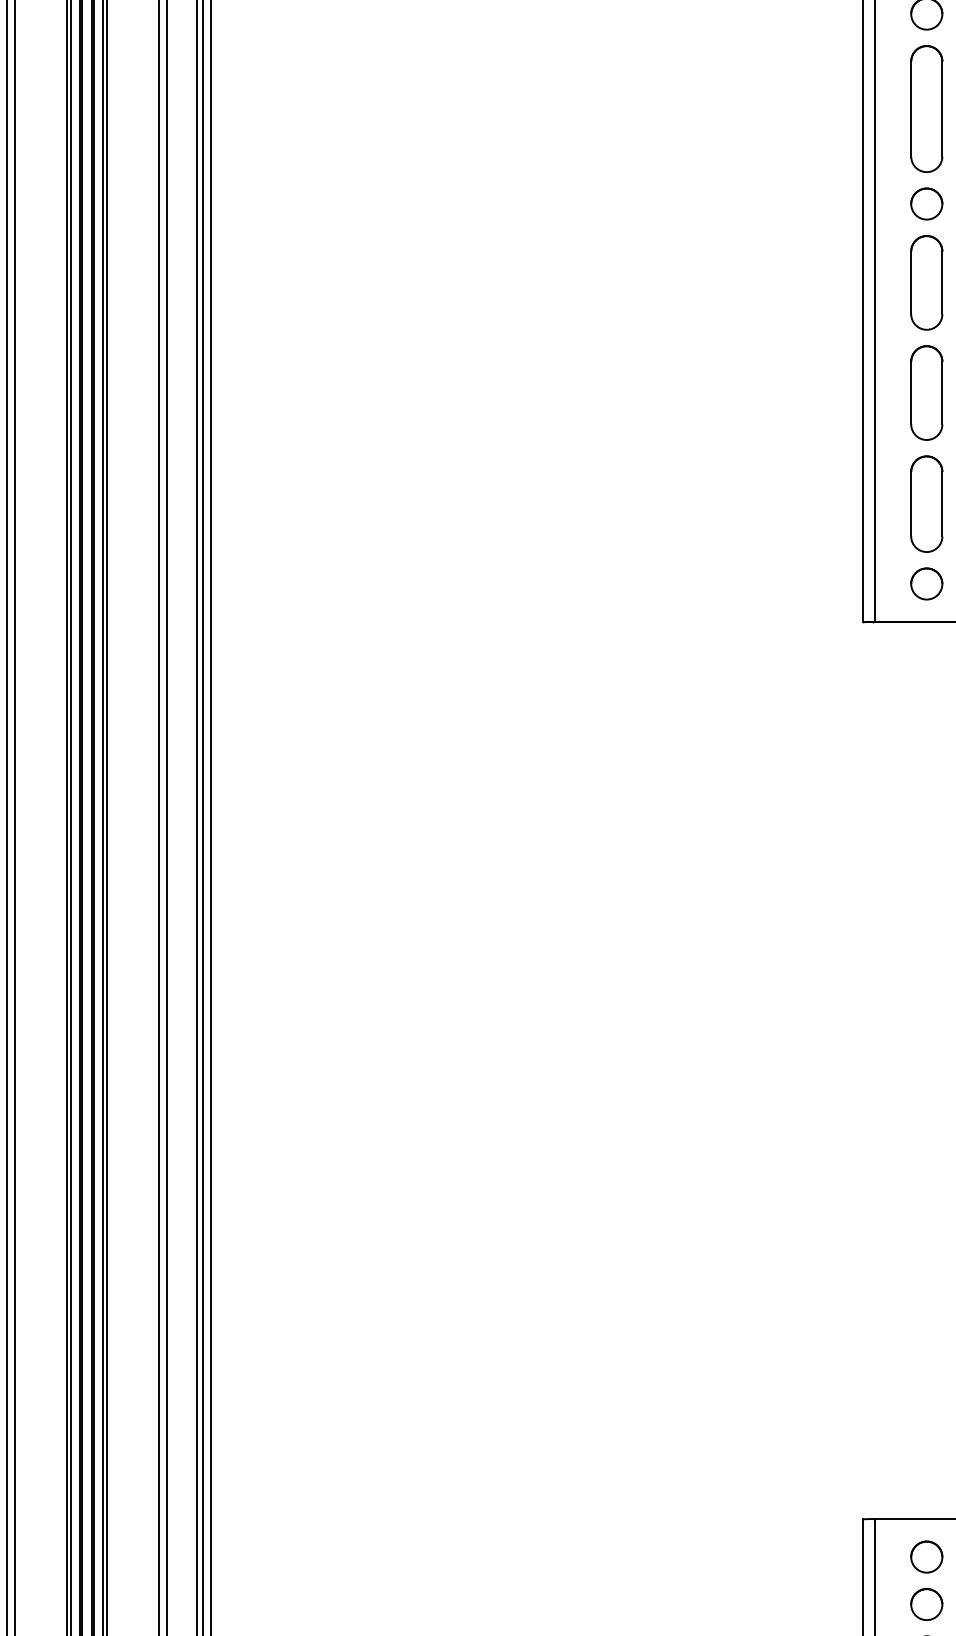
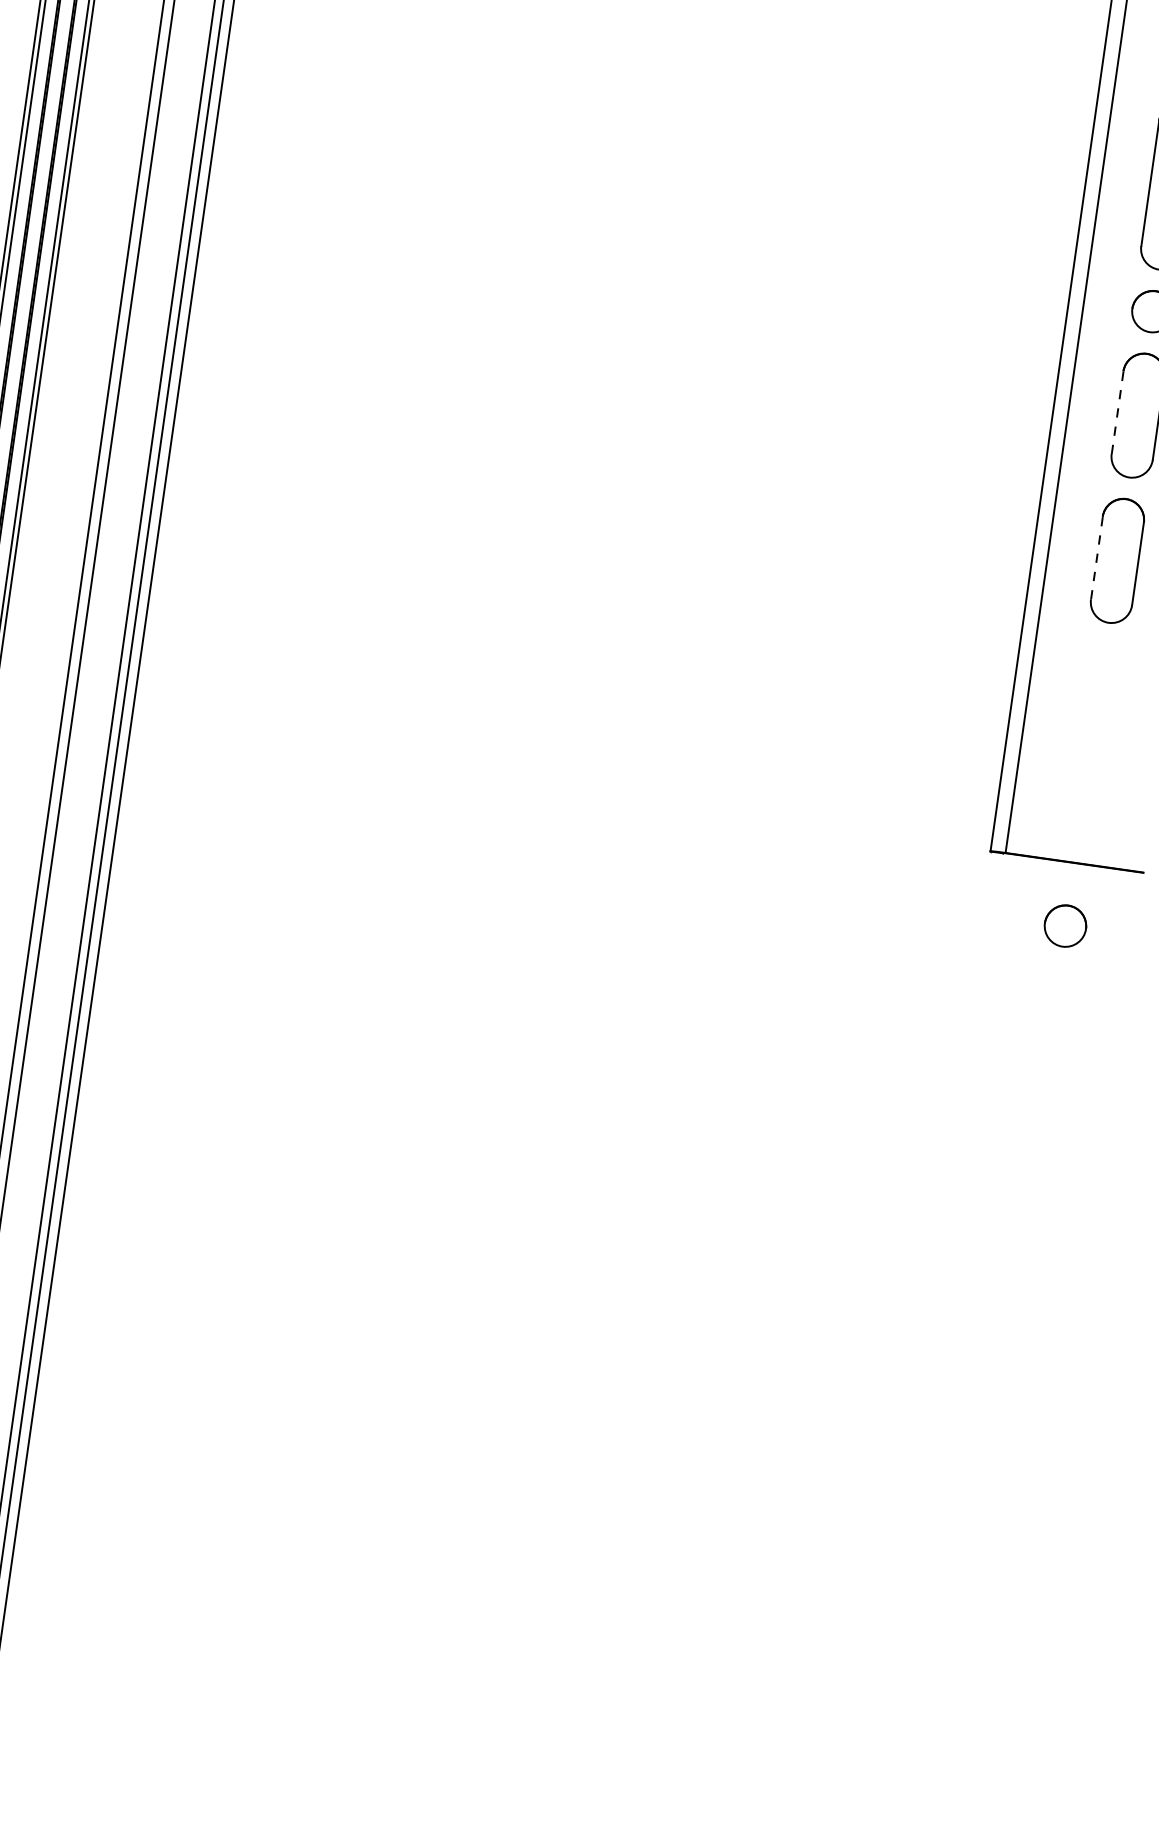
line: (911, 282) -> (1118, 412), solid -> dashed
line: (911, 392) -> (1097, 557), solid -> dashed
part: (926, 503) -> (1096, 706), removed
circle: (926, 583) -> (1065, 925), moved

